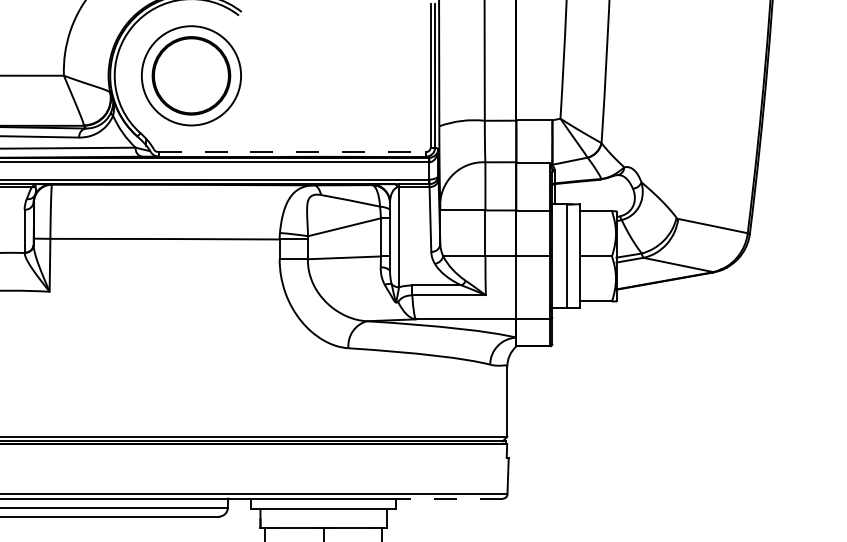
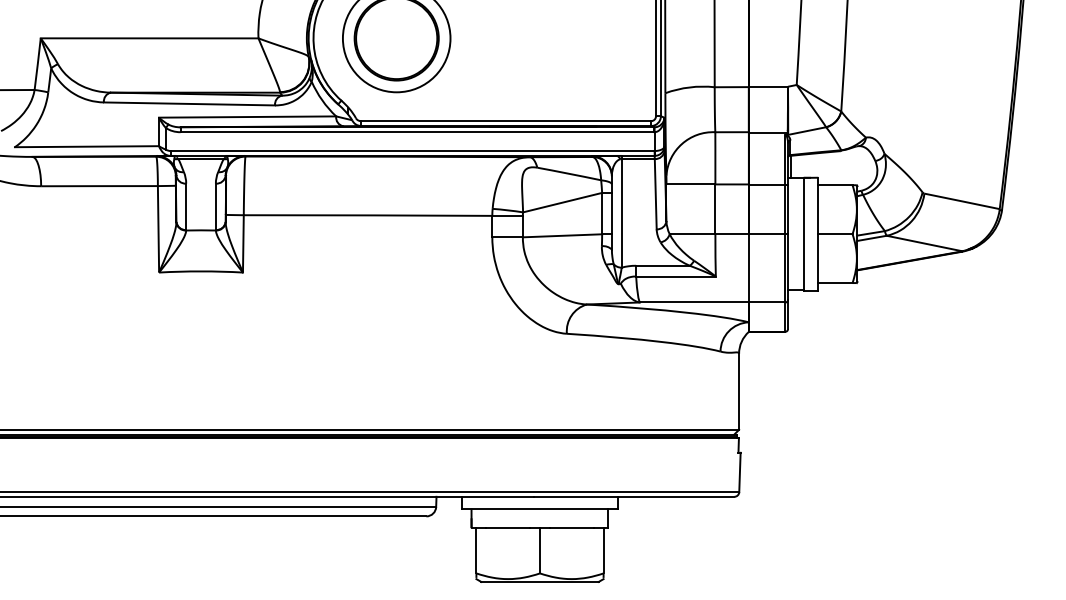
line: (292, 152) -> (506, 121), dashed -> solid
line: (448, 498) -> (675, 496), dashed -> solid

